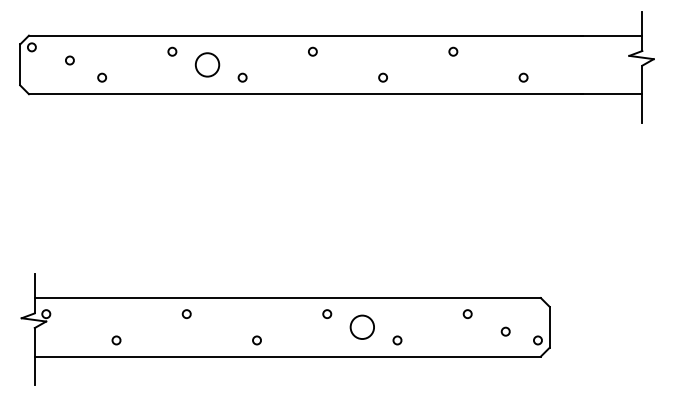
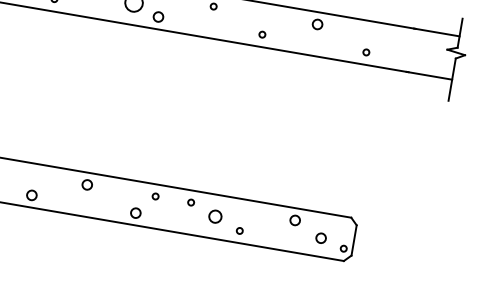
circle: (453, 51) -> (317, 24), size x1.6
circle: (242, 77) -> (158, 16), size x1.6
circle: (186, 313) -> (87, 184), size x1.6
circle: (279, 313) -> (155, 196), added
circle: (467, 313) -> (295, 219), size x1.6
circle: (361, 326) -> (214, 216), size x0.7
circle: (505, 331) -> (320, 237), size x1.6
circle: (116, 340) -> (31, 195), size x1.6
circle: (256, 340) -> (135, 213), size x1.6

